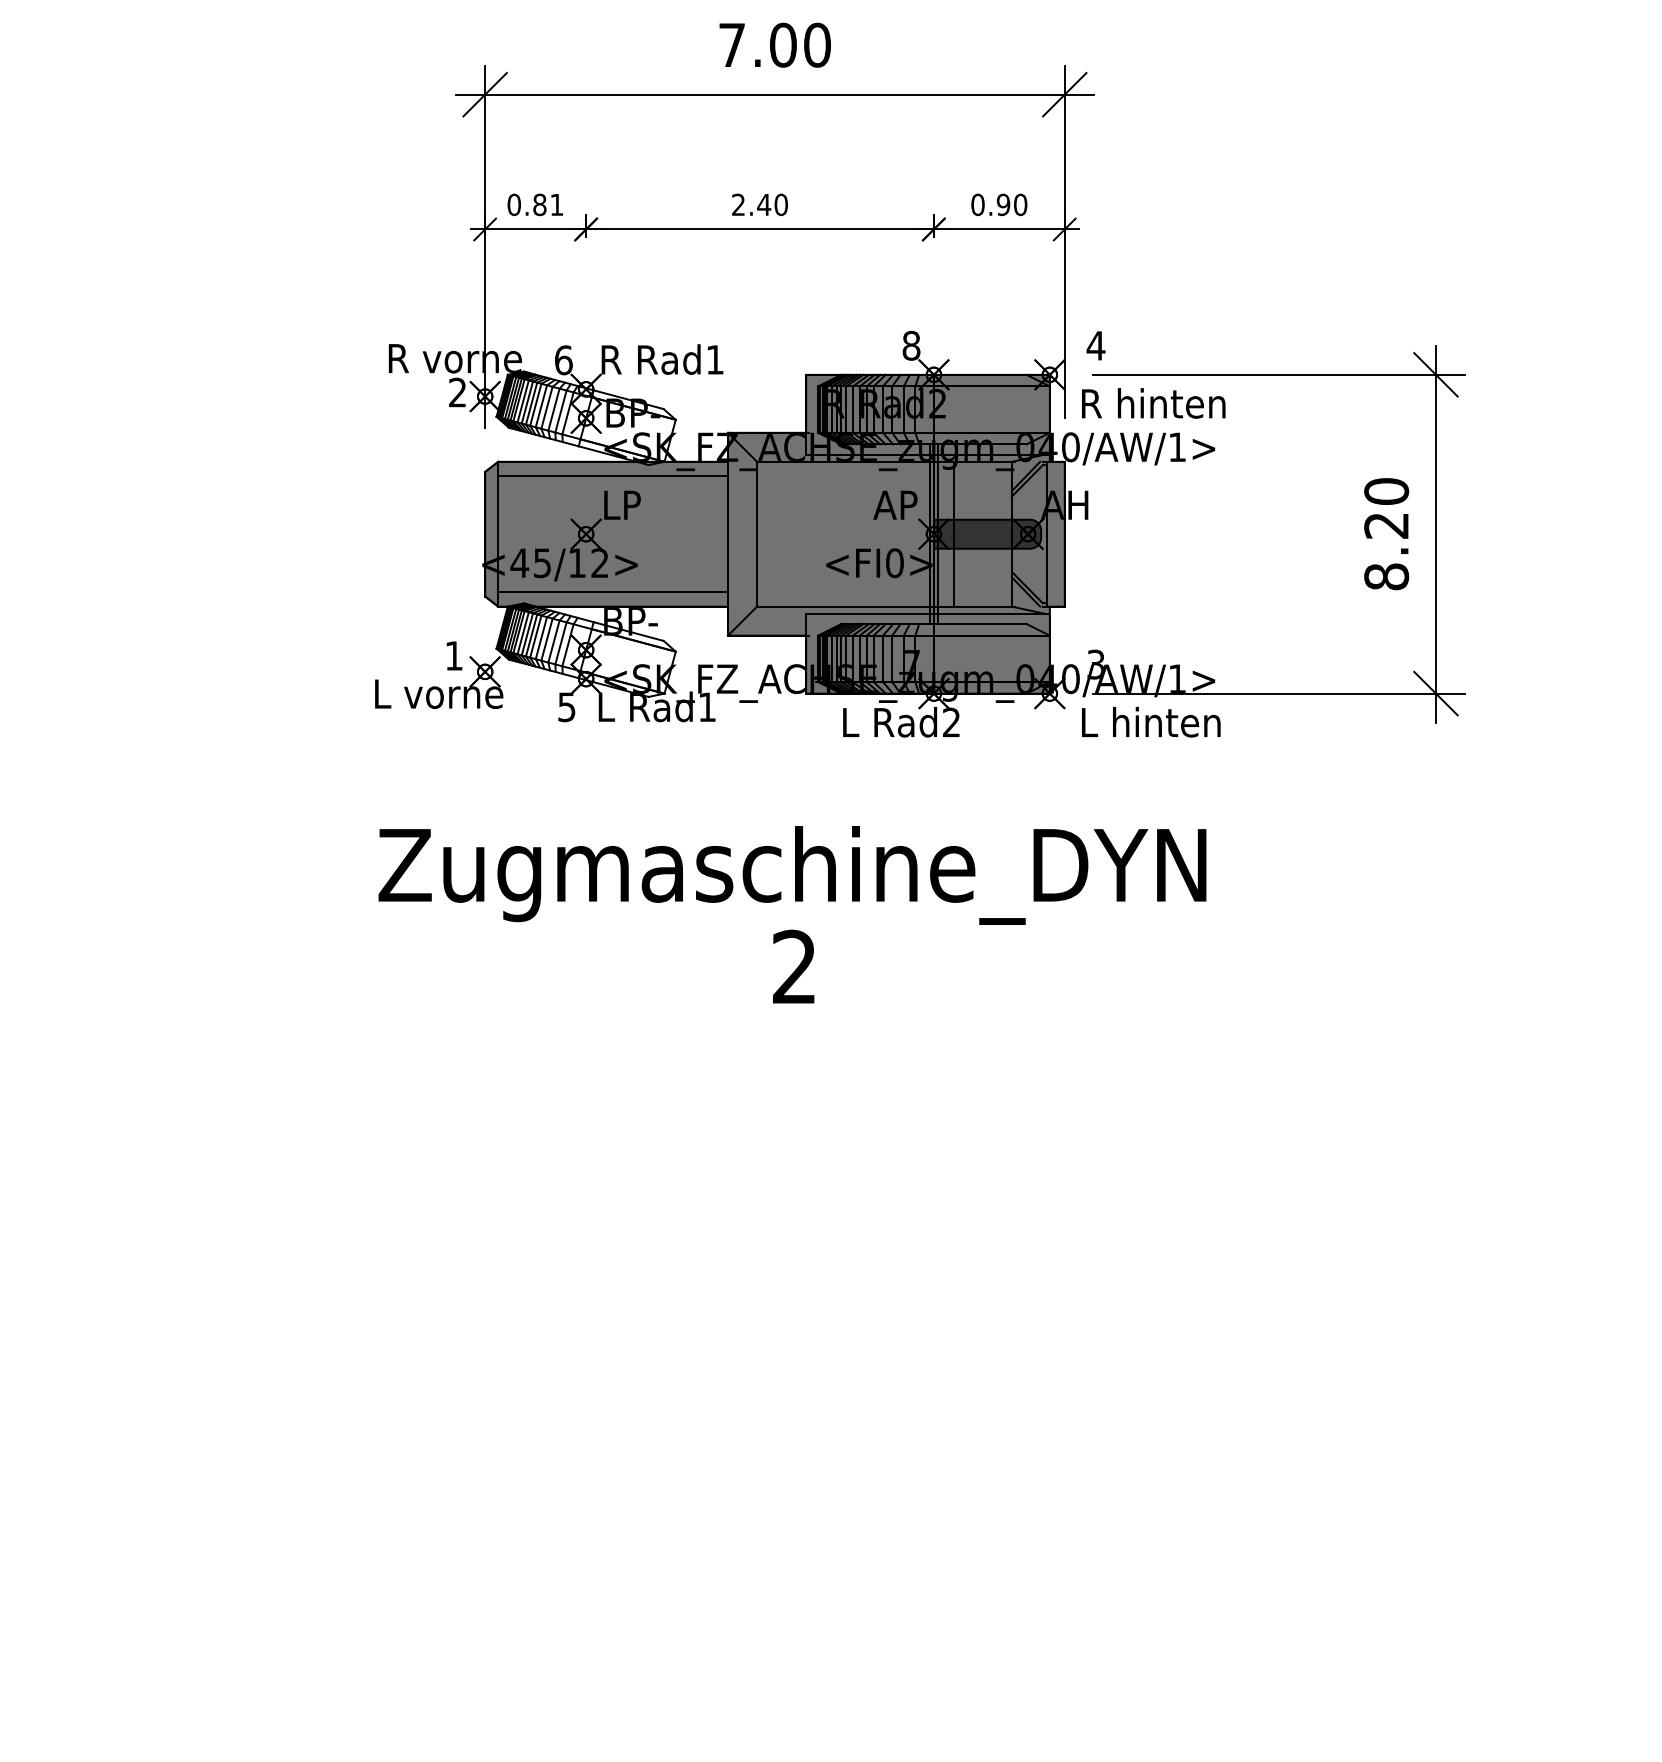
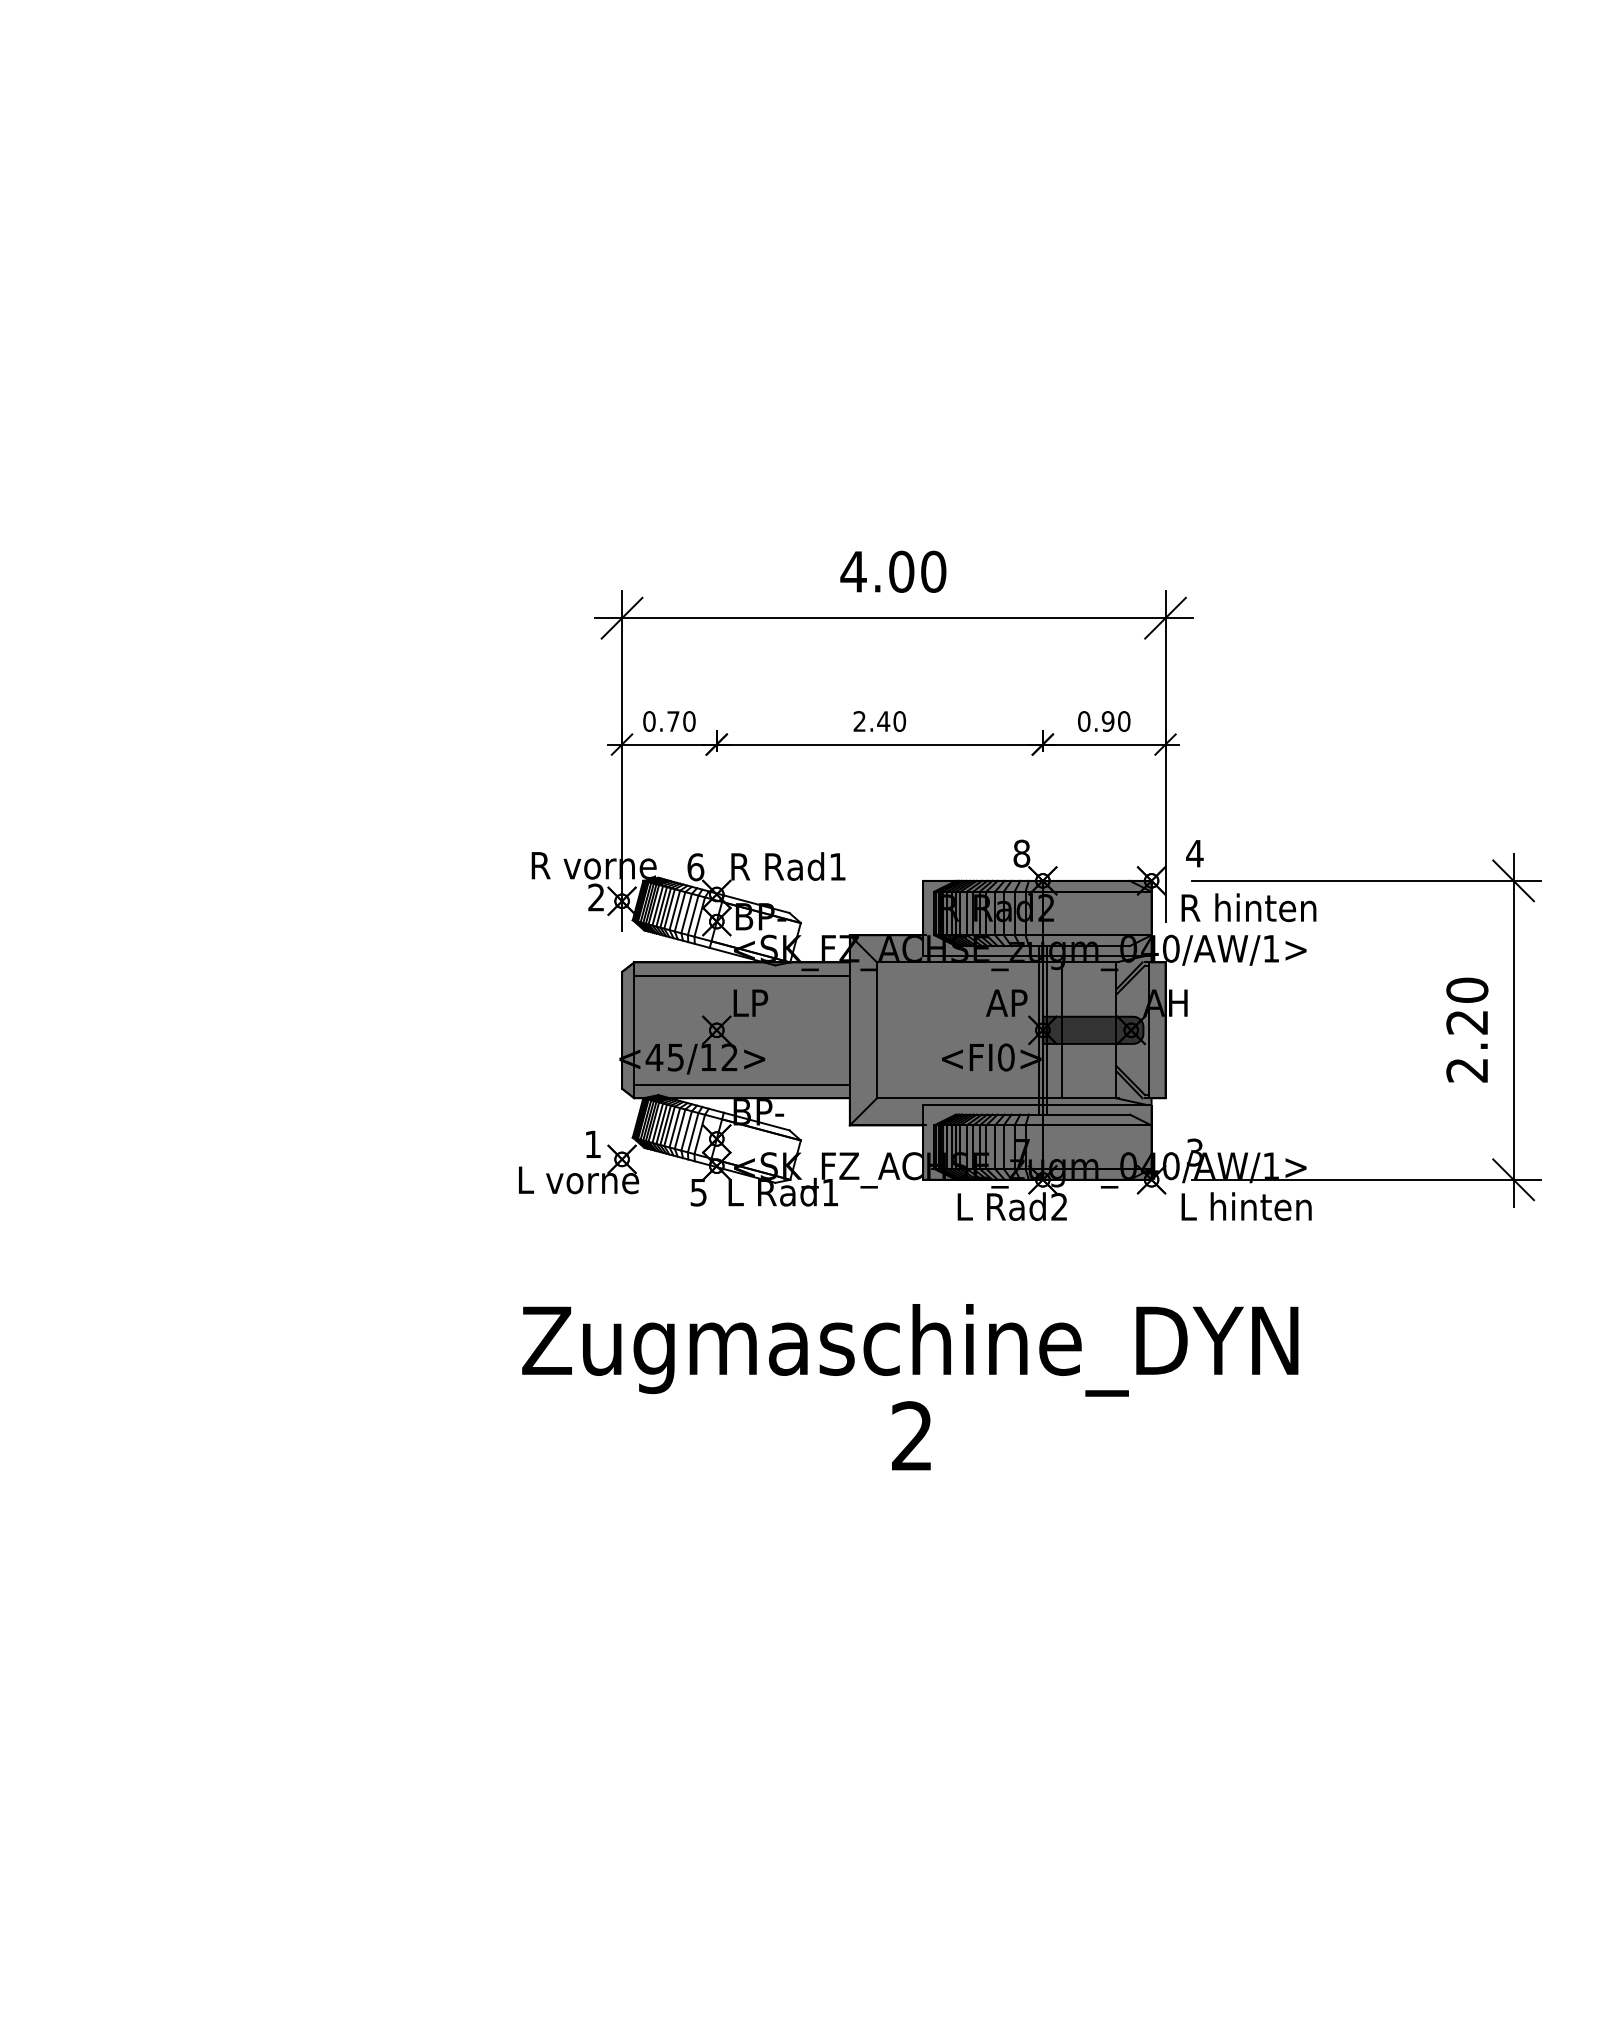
text: (731, 44) -> (853, 571), 7.00 -> 4.00
text: (548, 204) -> (681, 721), 0.81 -> 0.70
text: (1386, 576) -> (1467, 1069), 8.20 -> 2.20

